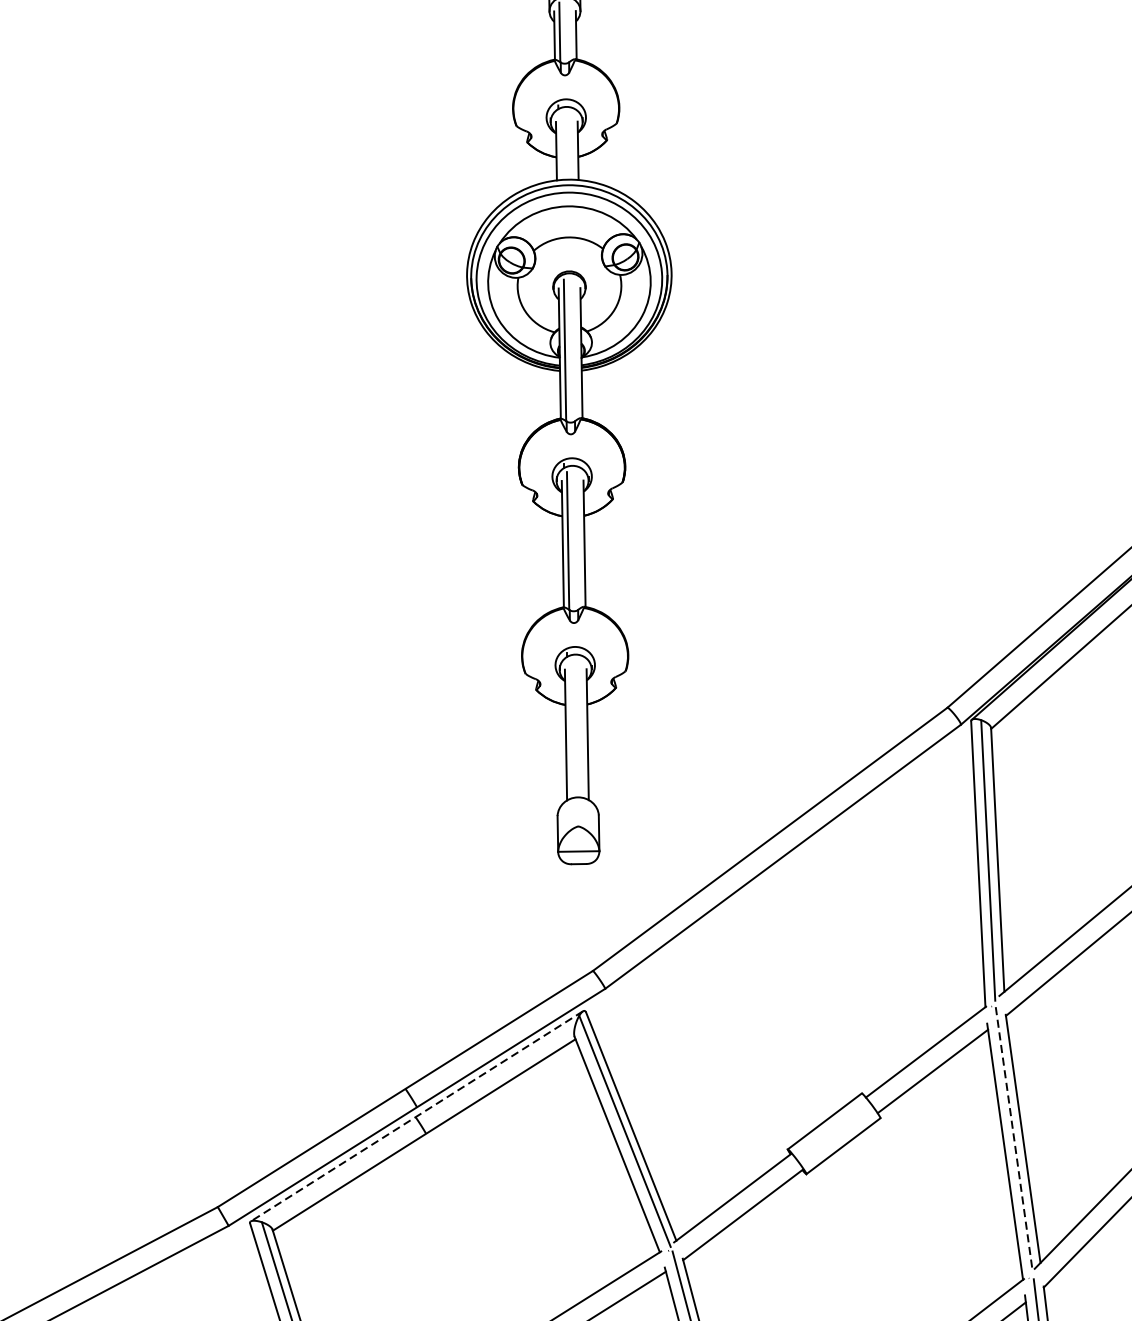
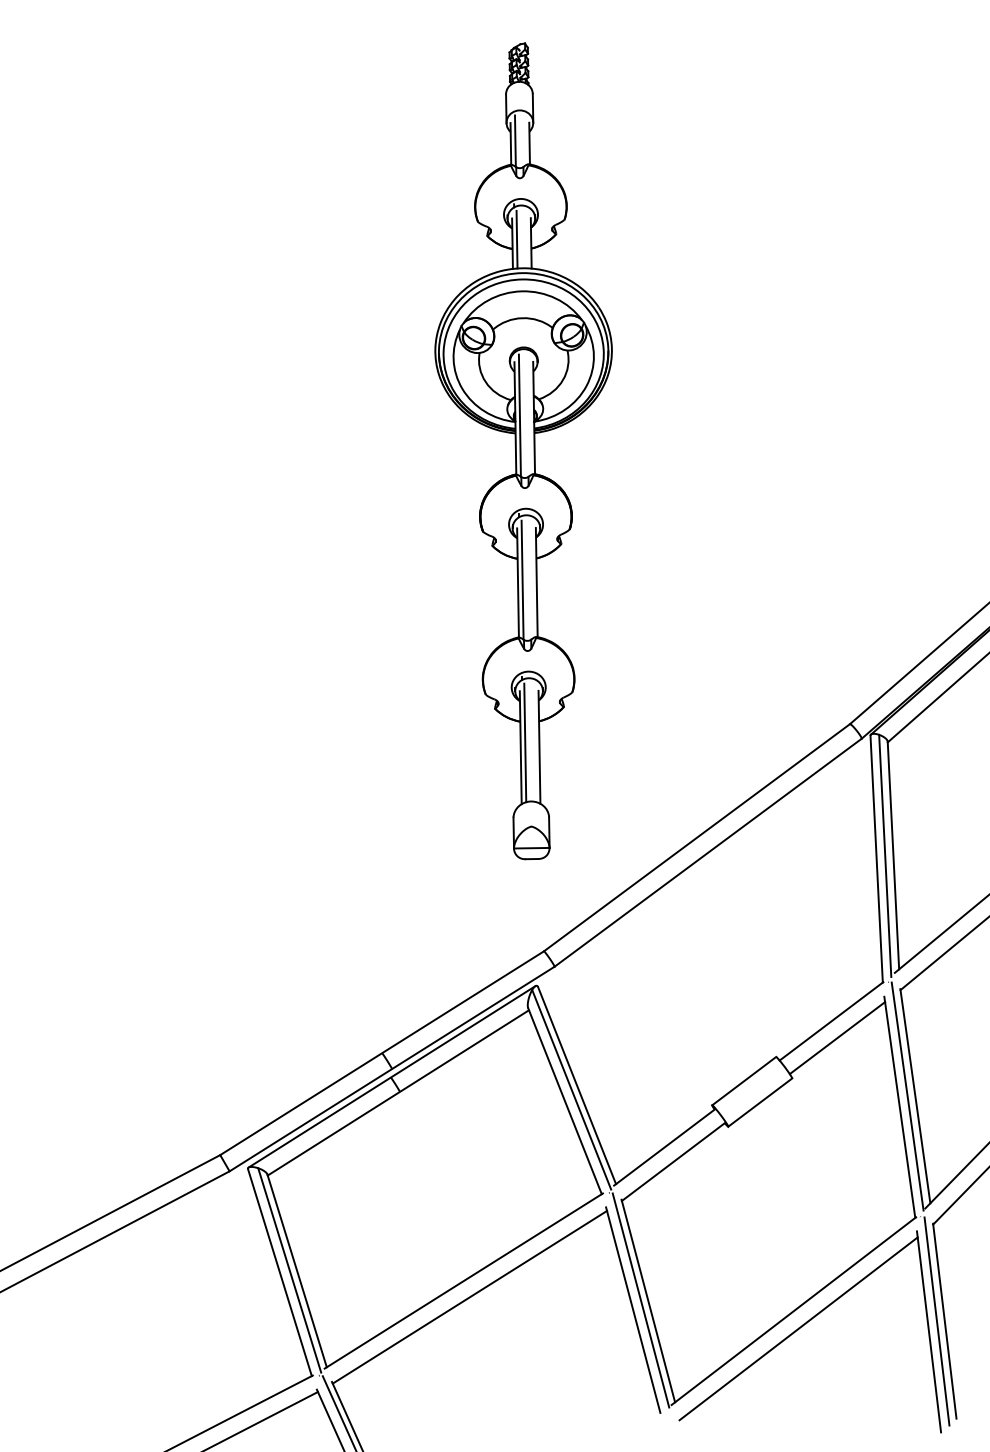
line: (561, 146) -> (516, 239), added
line: (571, 729) -> (525, 742), added
line: (417, 1115) -> (392, 1076), dashed -> solid
line: (1014, 1140) -> (907, 1097), dashed -> solid

